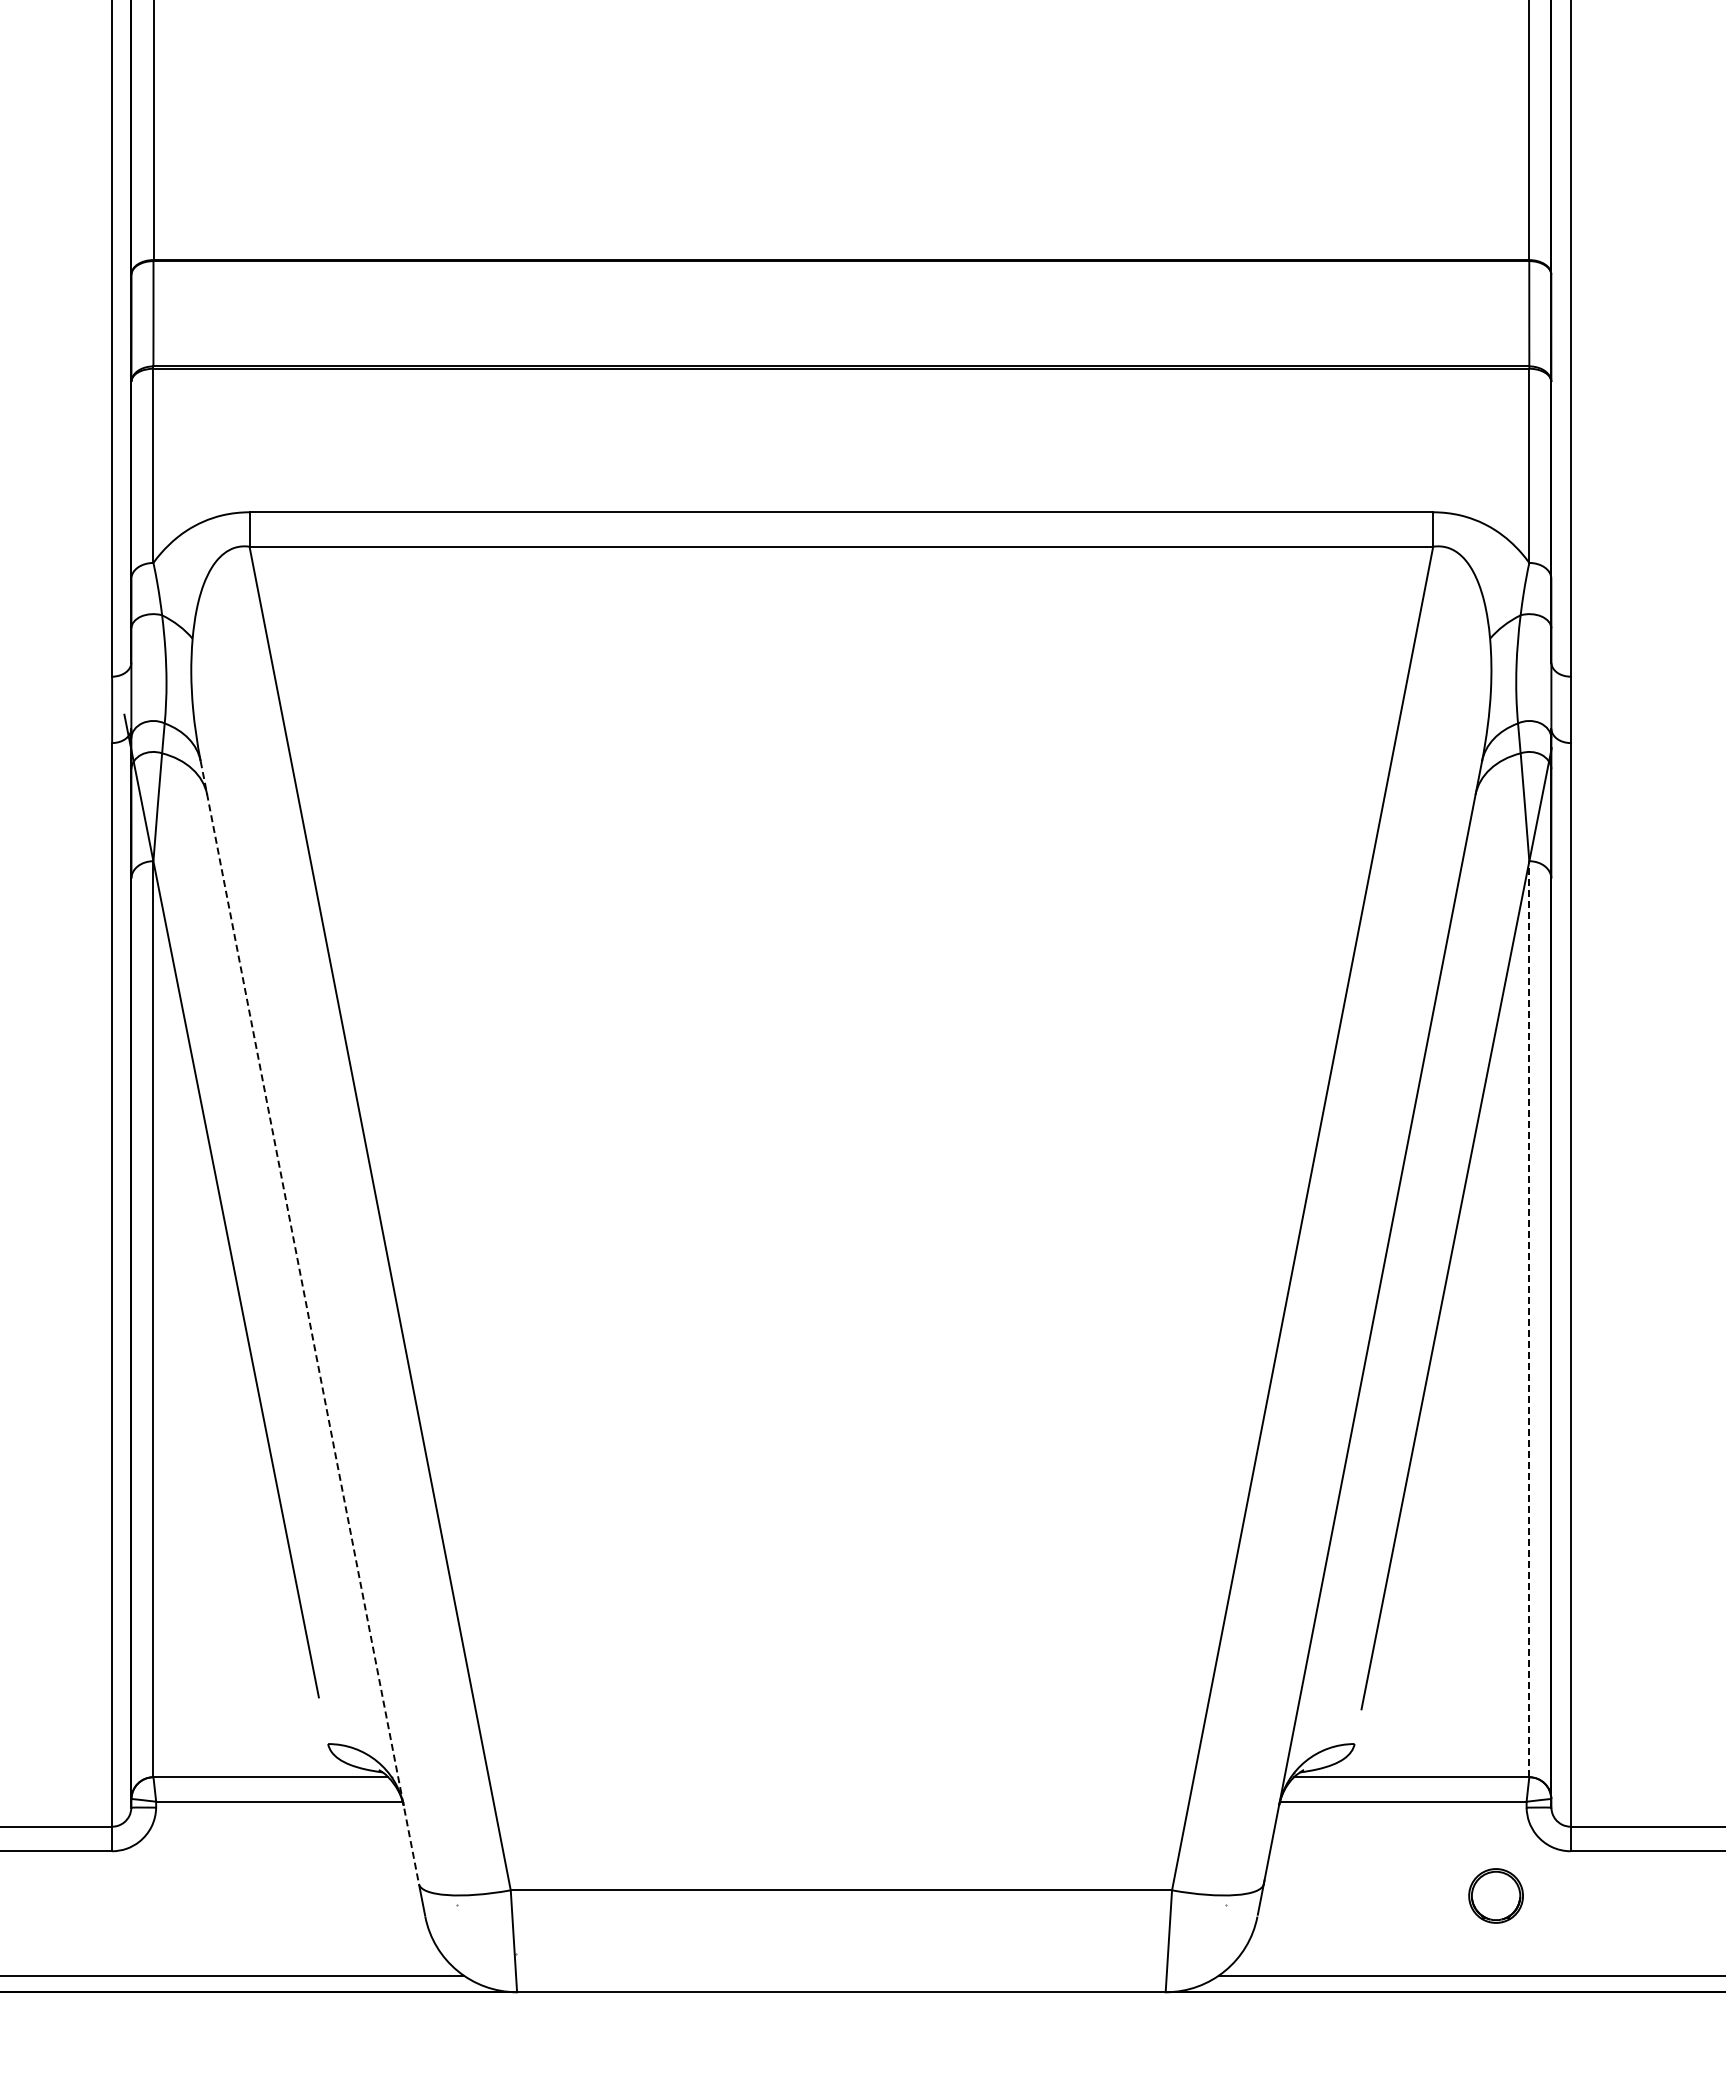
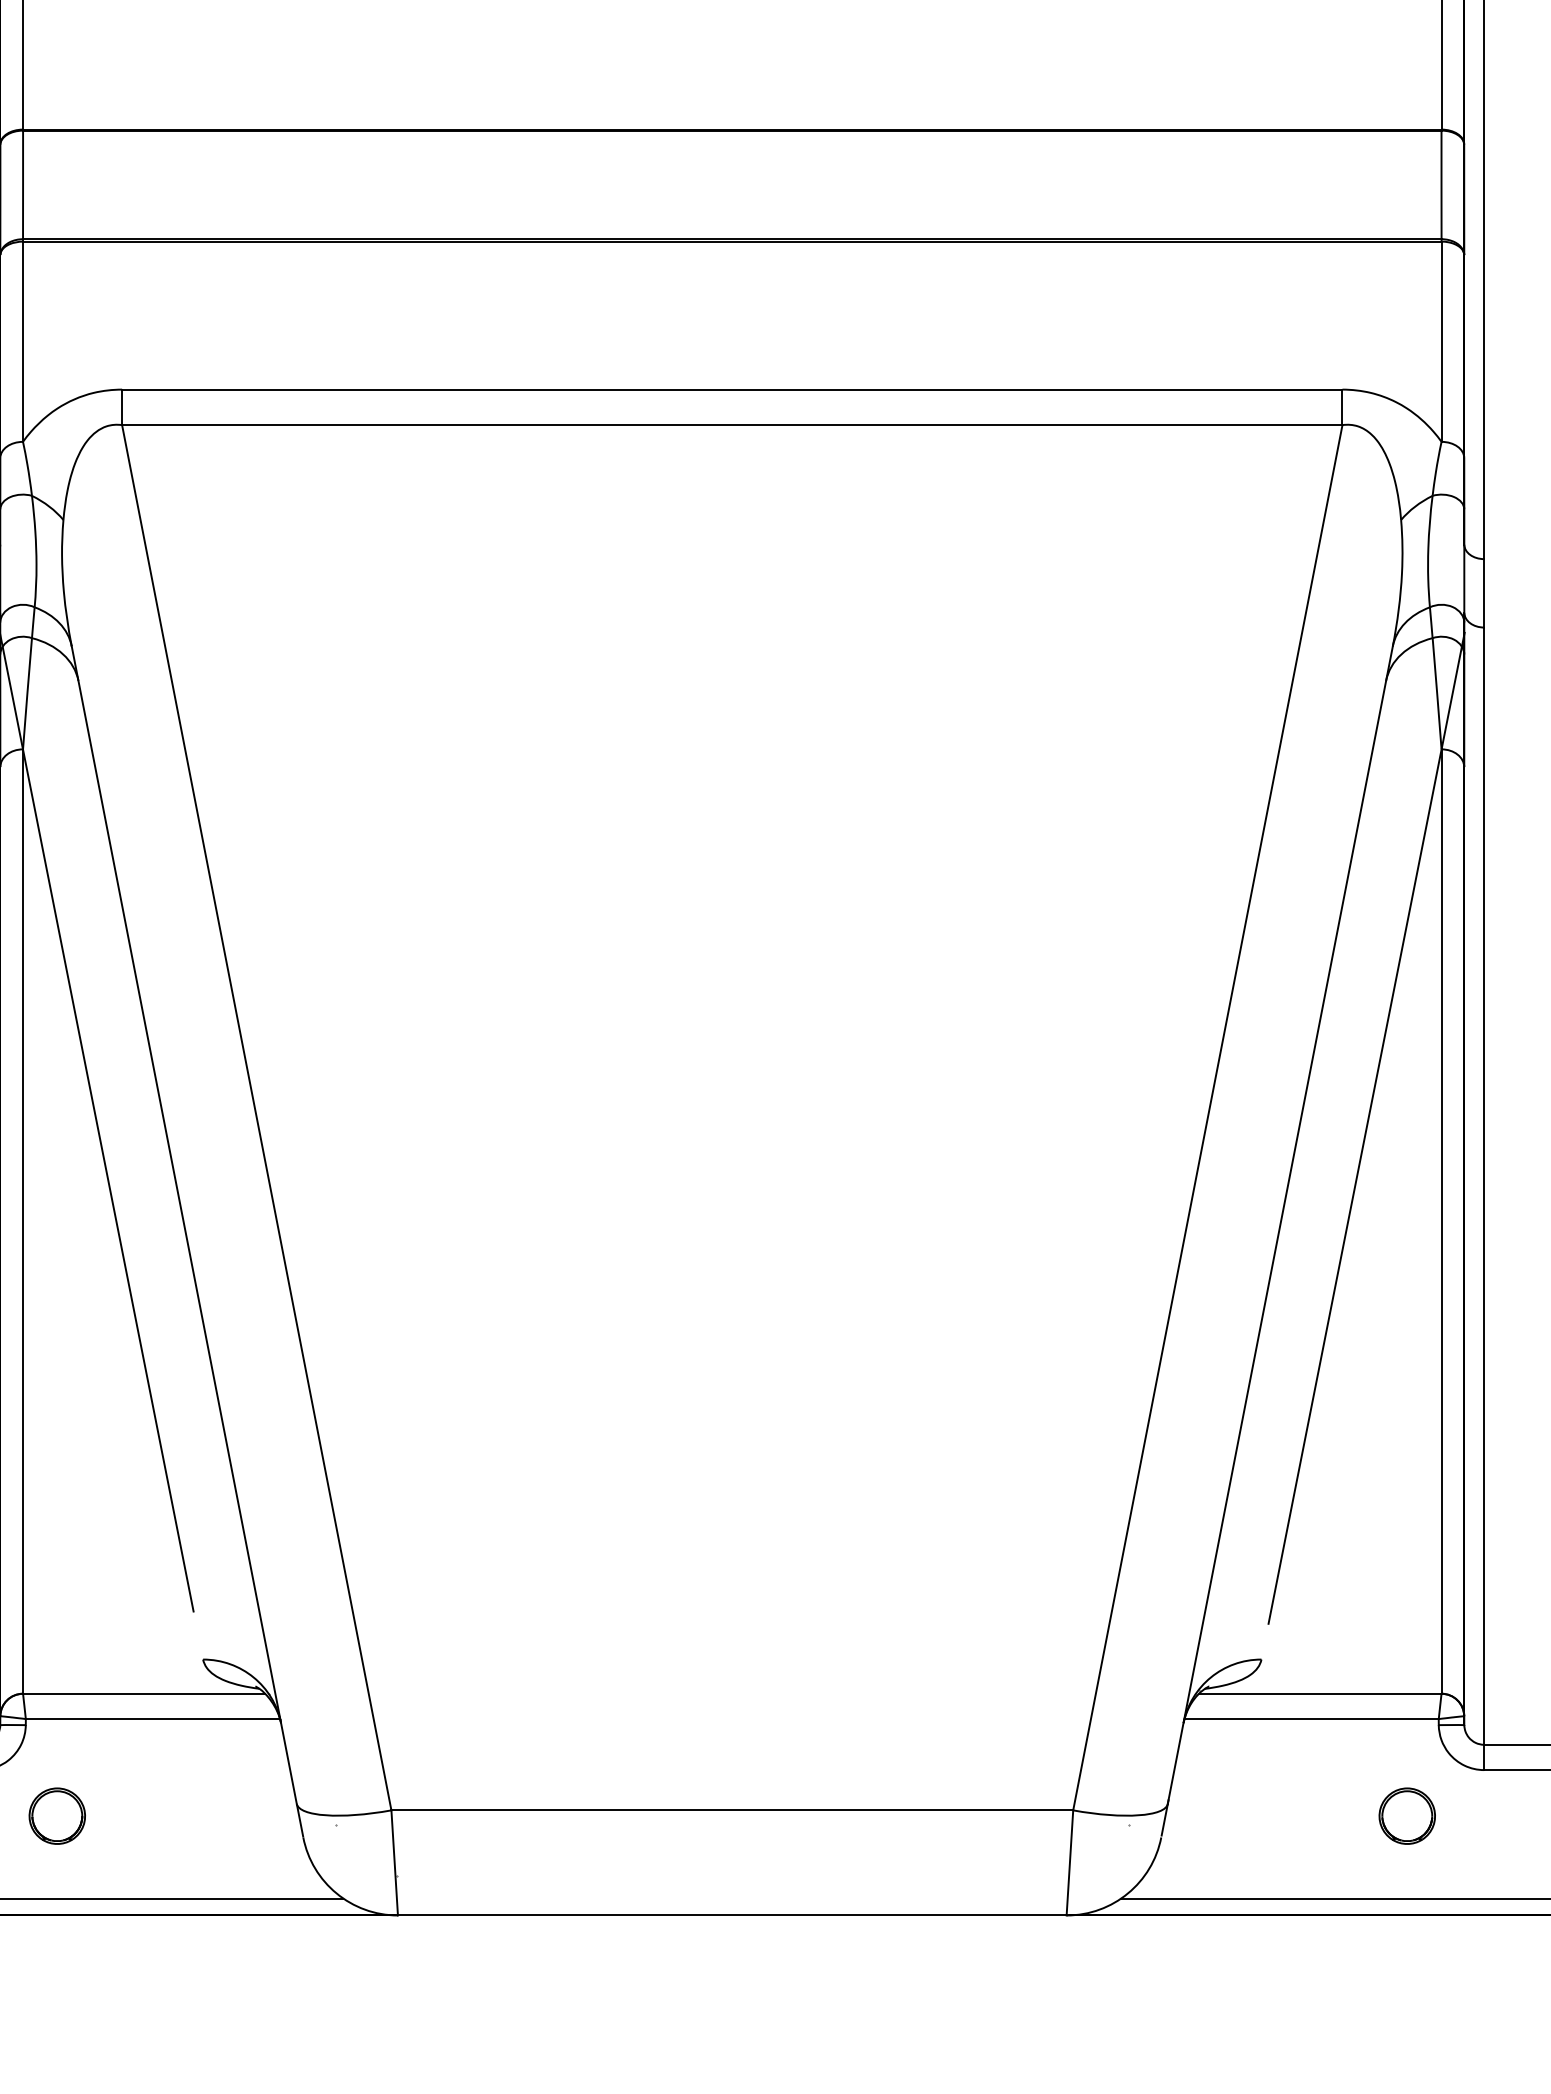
line: (1529, 1319) -> (1441, 1221), dashed -> solid
line: (309, 1322) -> (183, 1224), dashed -> solid
part: (186, 1895) -> (57, 1815), added

